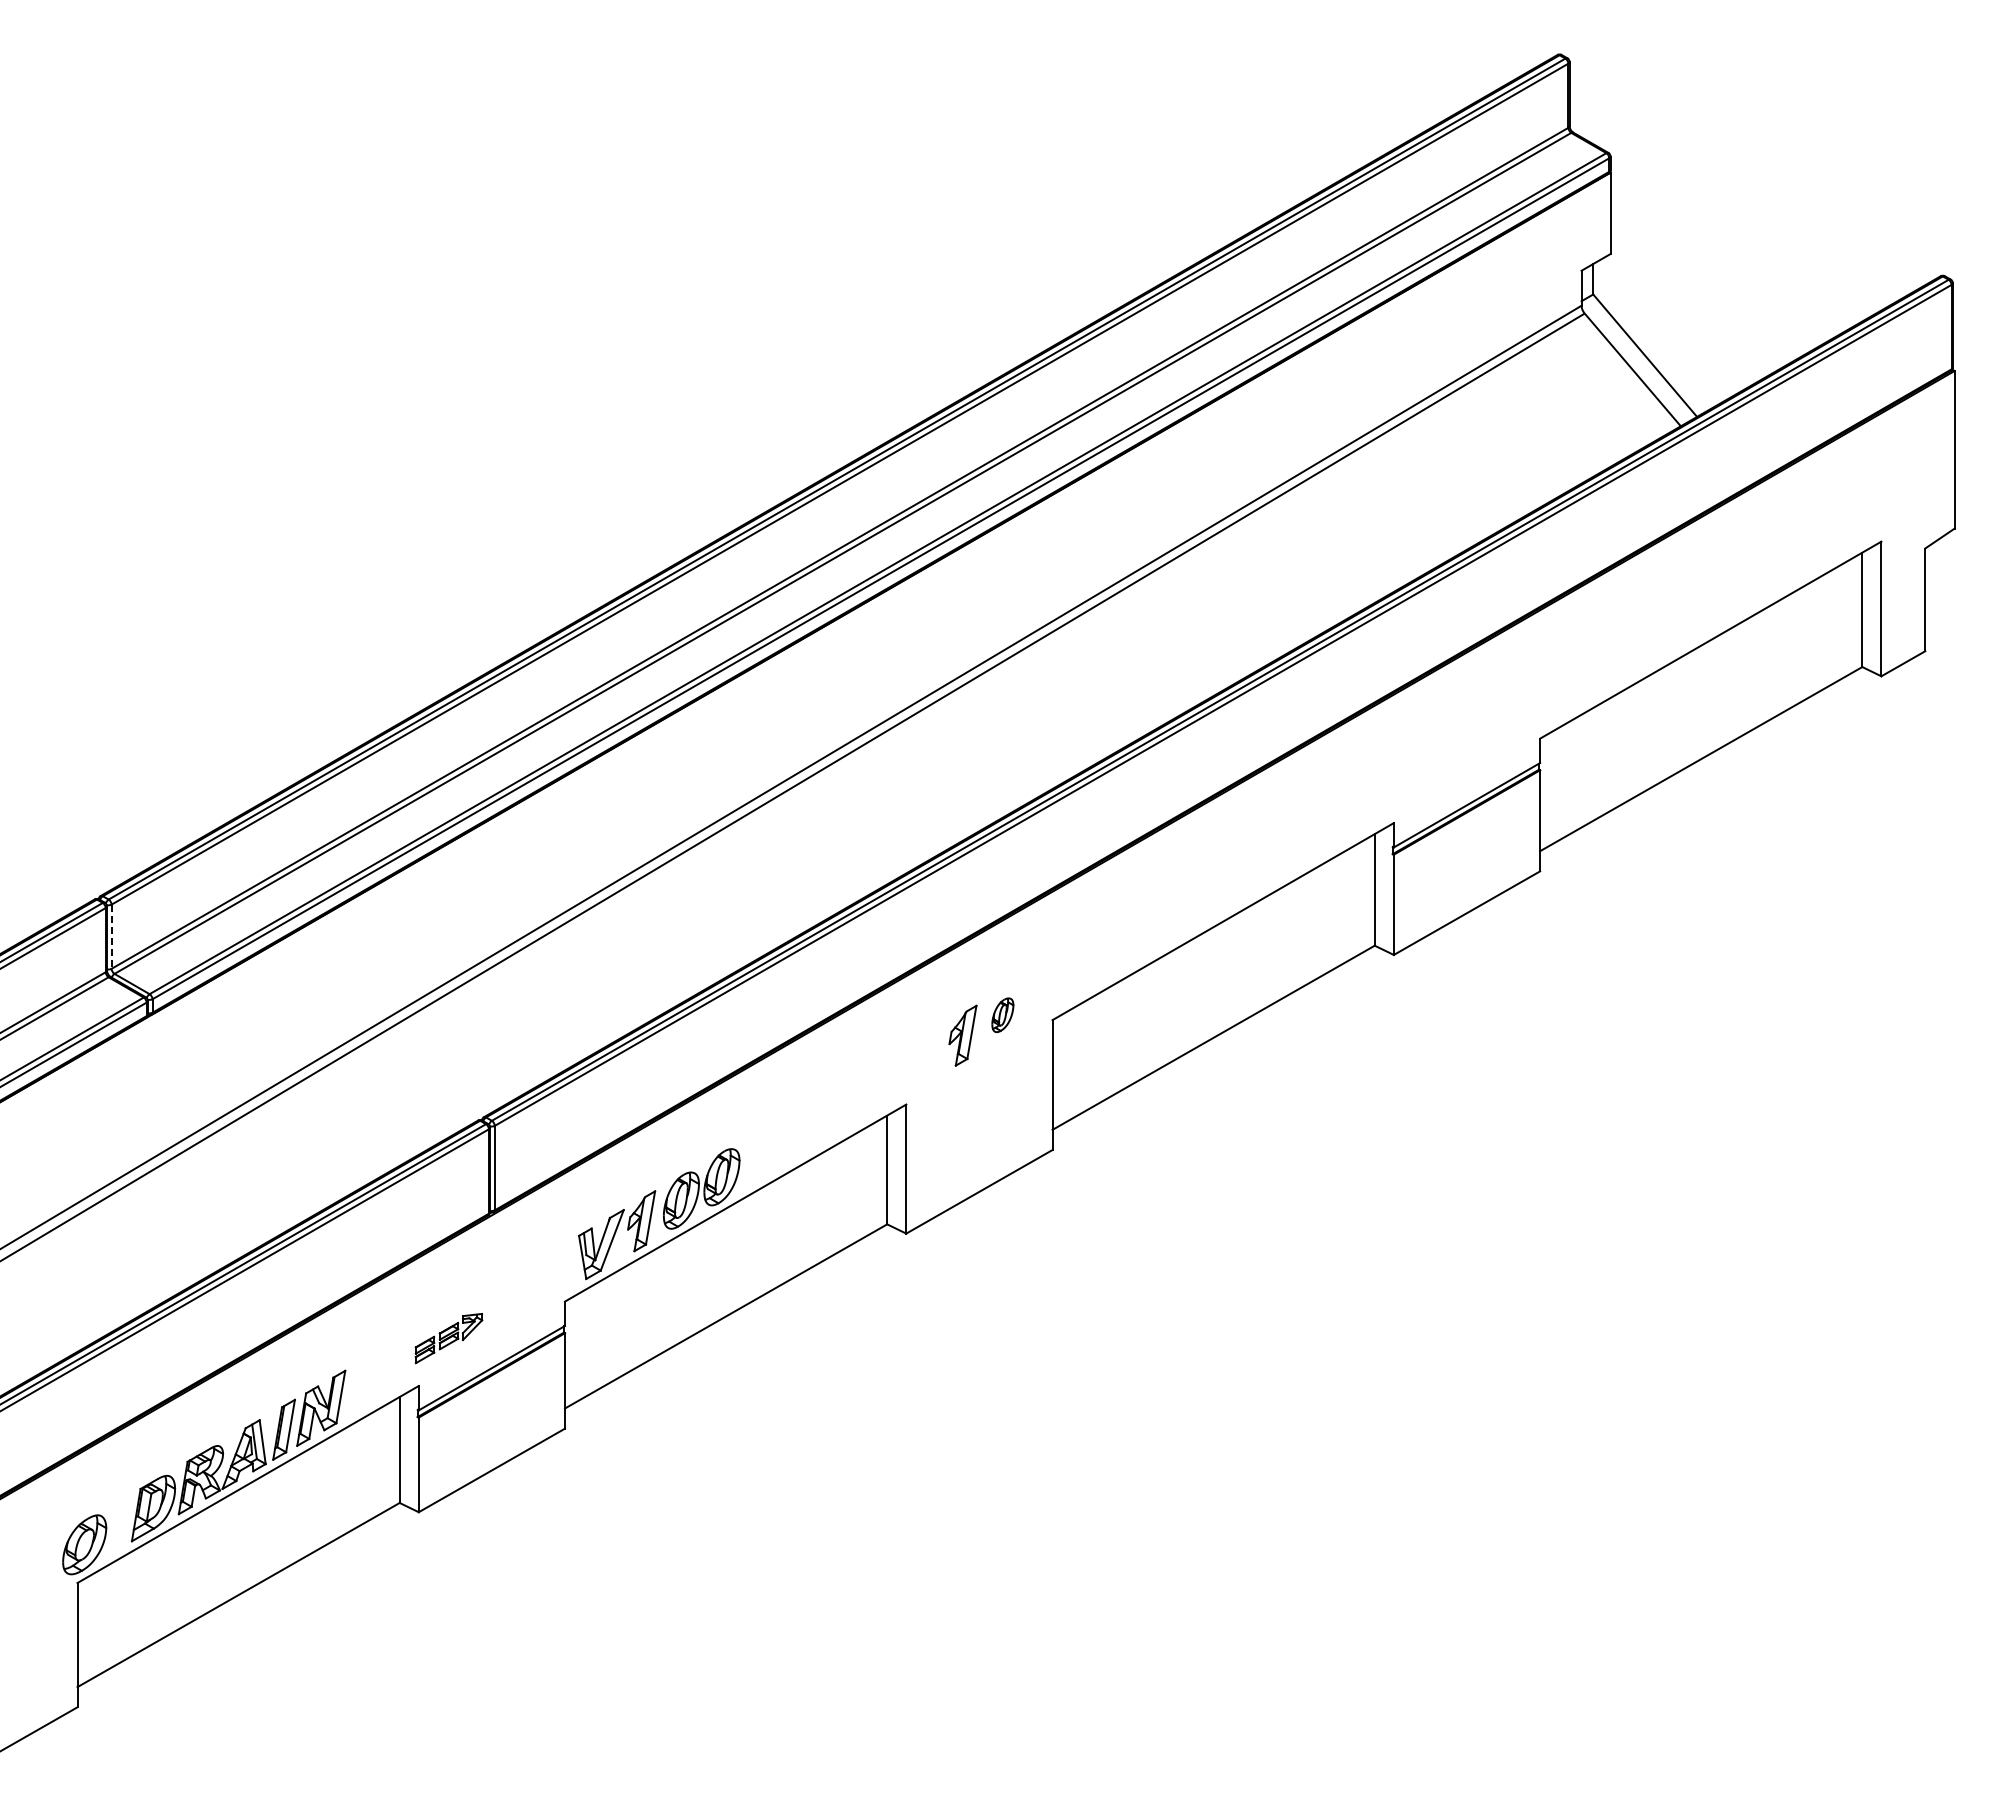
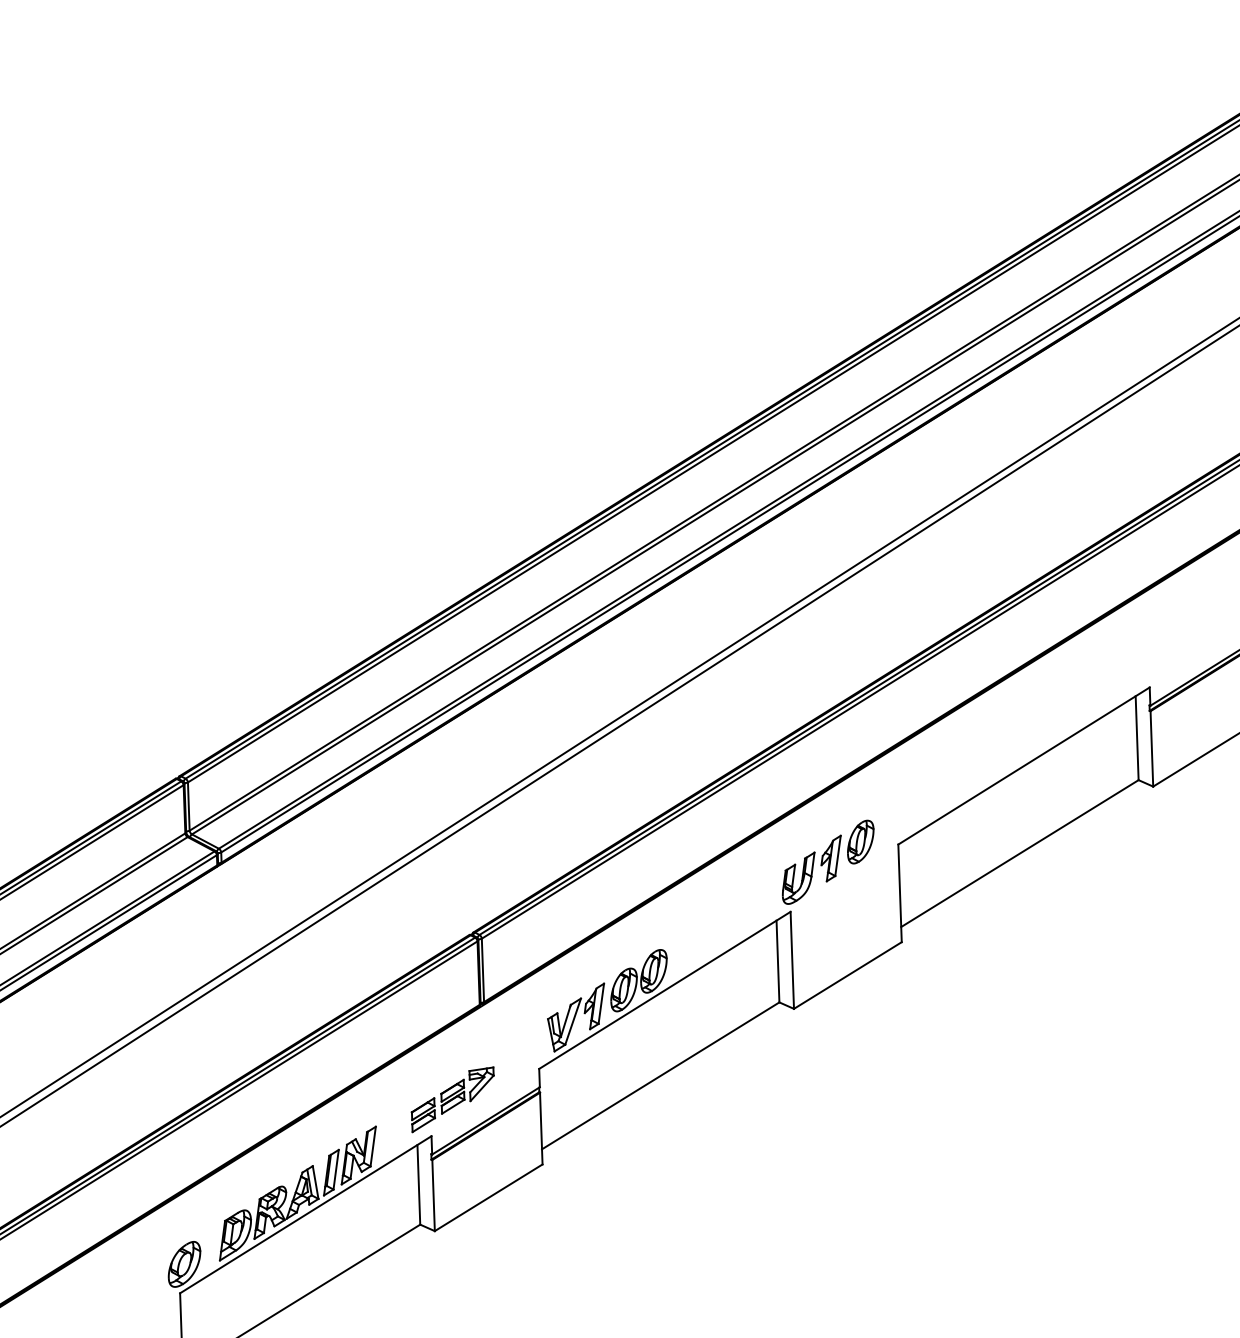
line: (111, 937) -> (188, 807), dashed -> solid
part: (1002, 1015) -> (860, 842), size x1.67
part: (918, 1060) -> (798, 878), added
part: (448, 1338) -> (452, 1099), size x1.67

